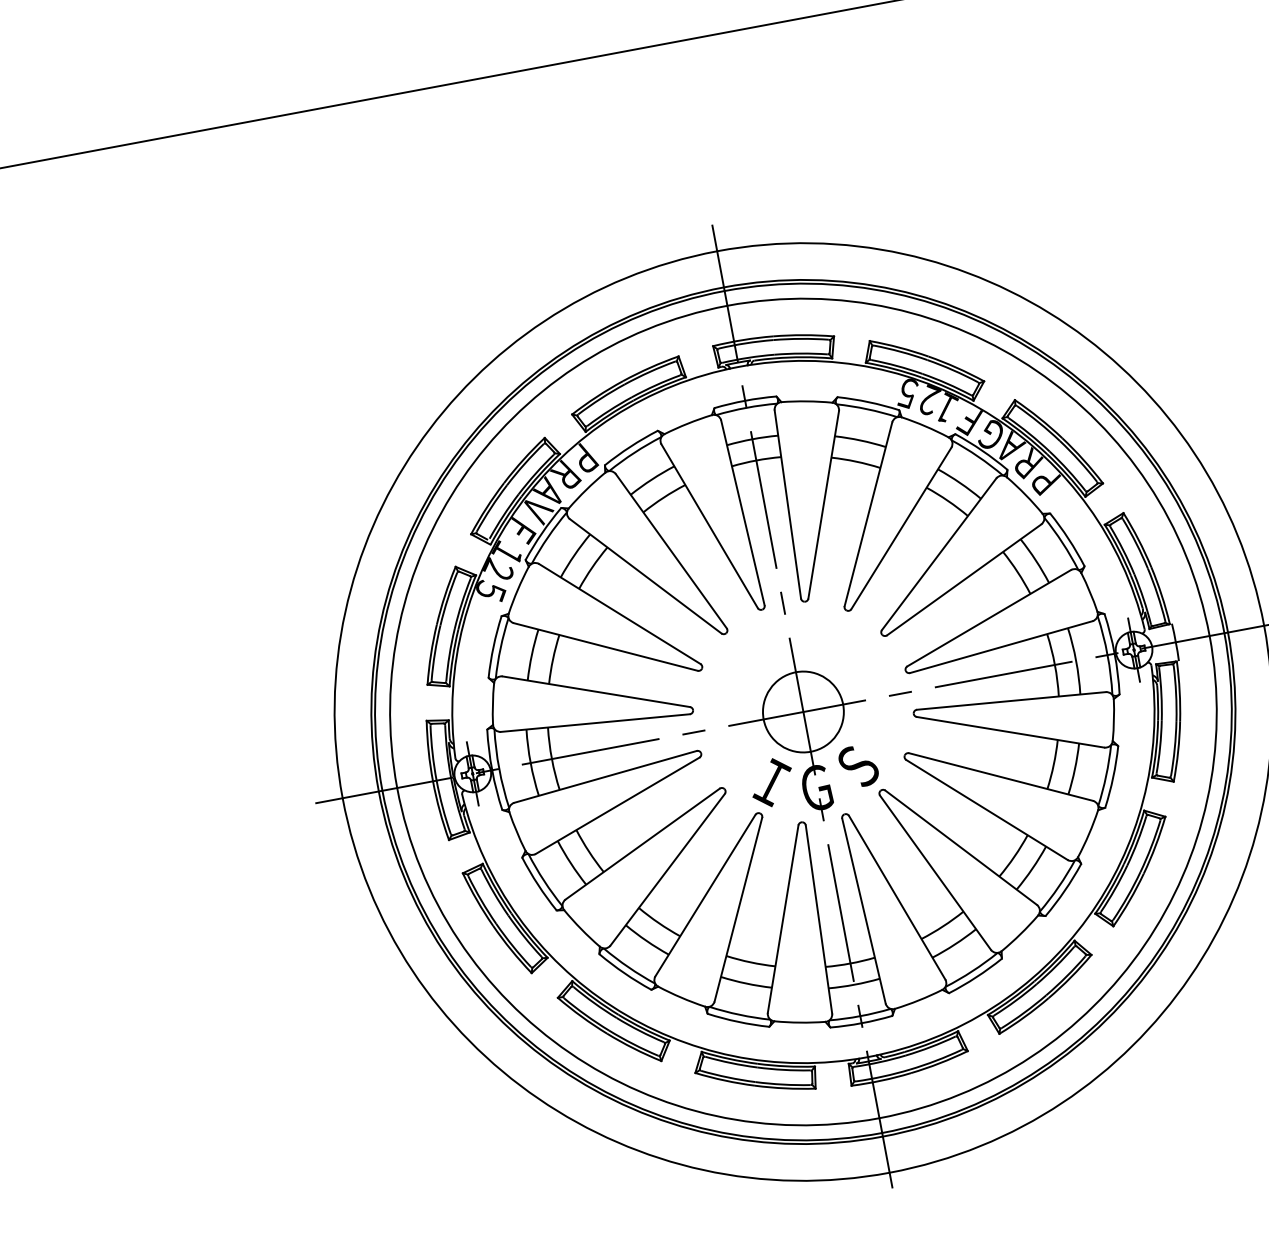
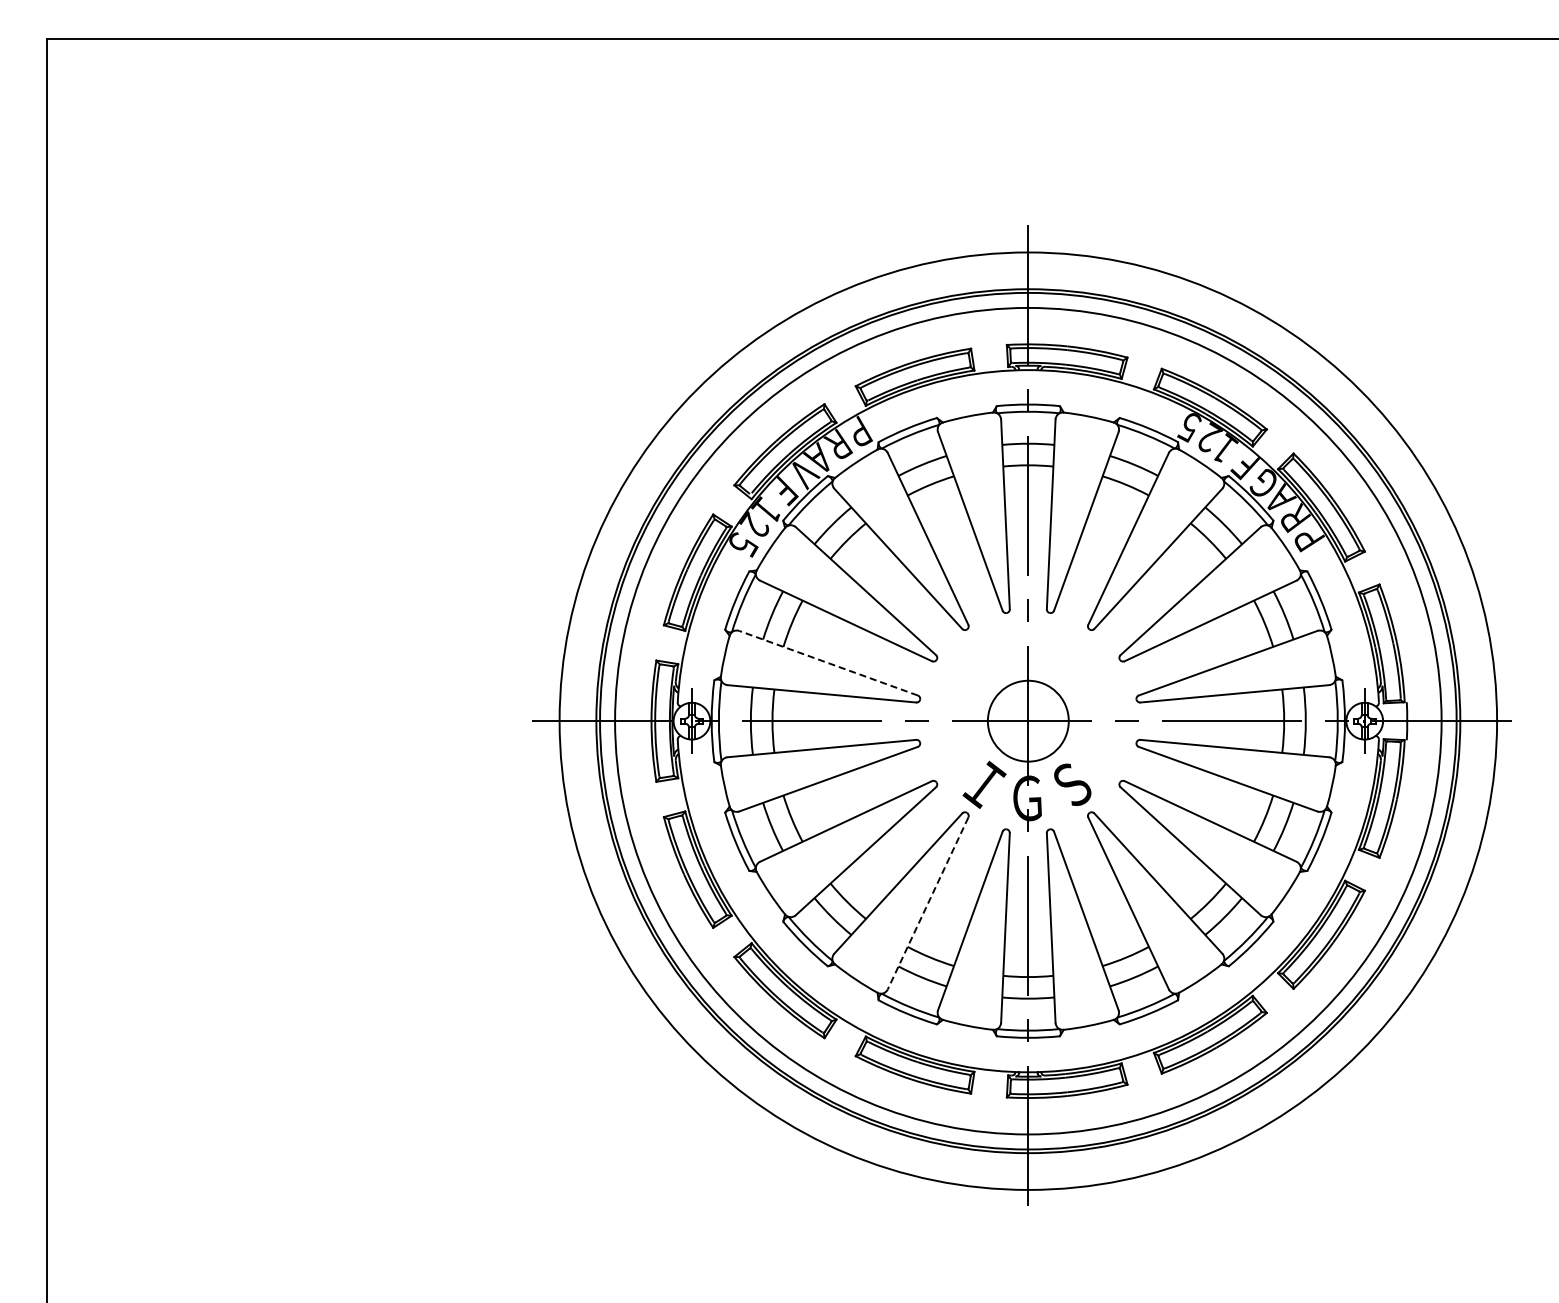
line: (596, 692) -> (828, 663), solid -> dashed
line: (738, 909) -> (928, 903), solid -> dashed

